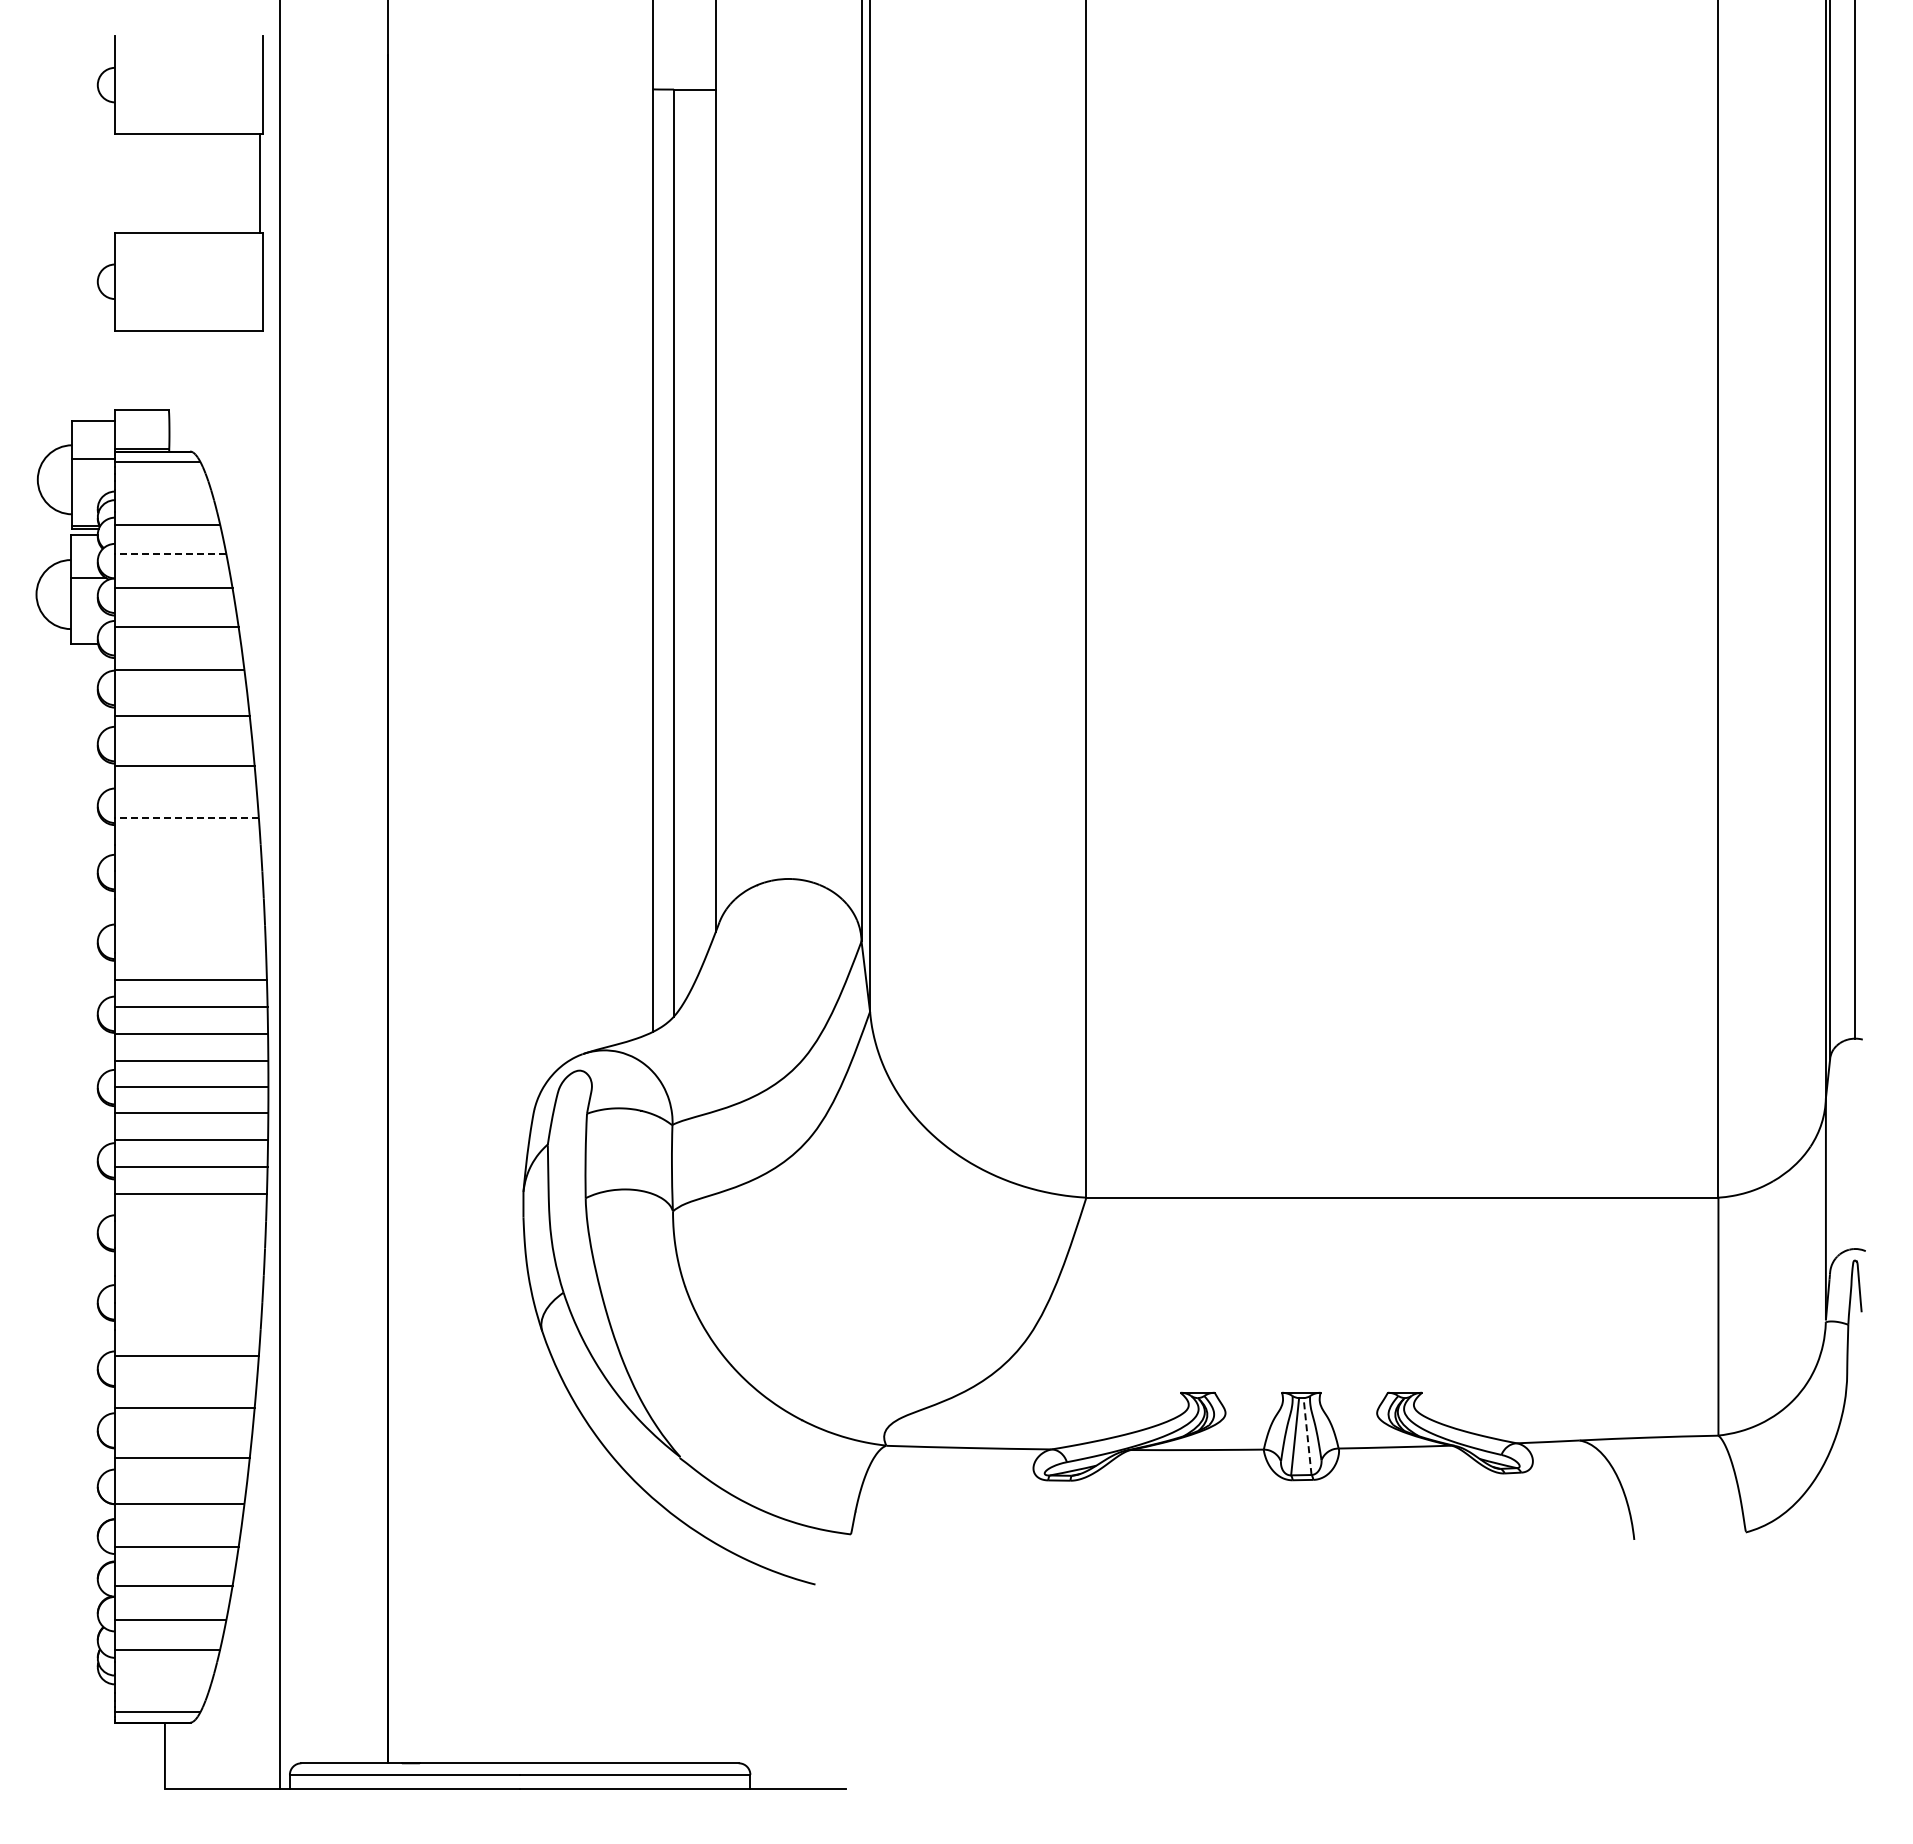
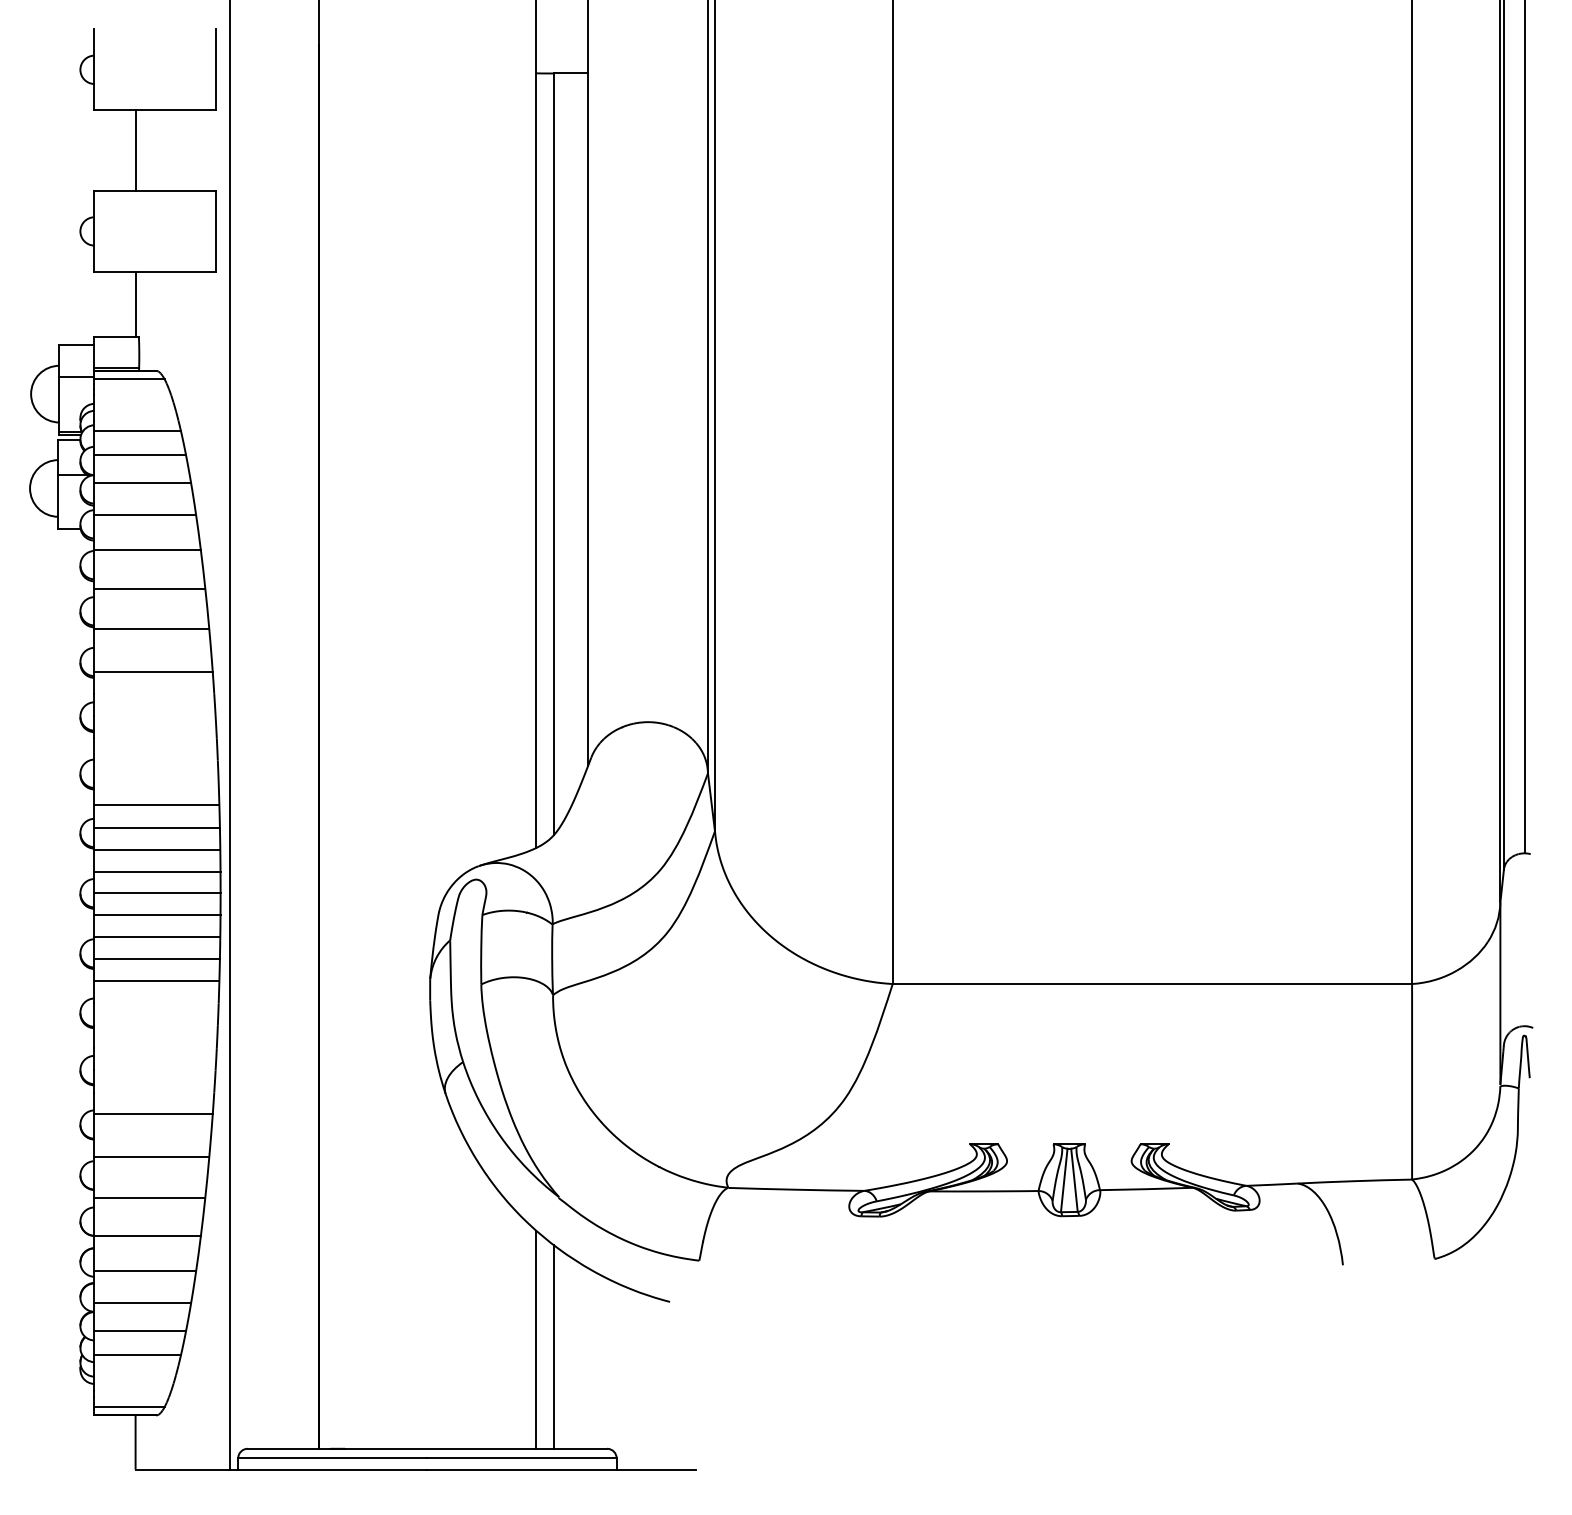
line: (259, 183) -> (135, 150), moved
line: (164, 369) -> (135, 303), added
line: (170, 553) -> (140, 454), dashed -> solid
line: (186, 817) -> (153, 671), dashed -> solid
line: (1307, 1436) -> (1074, 1180), dashed -> solid
line: (652, 1630) -> (536, 1339), added
line: (674, 1639) -> (554, 1347), added

